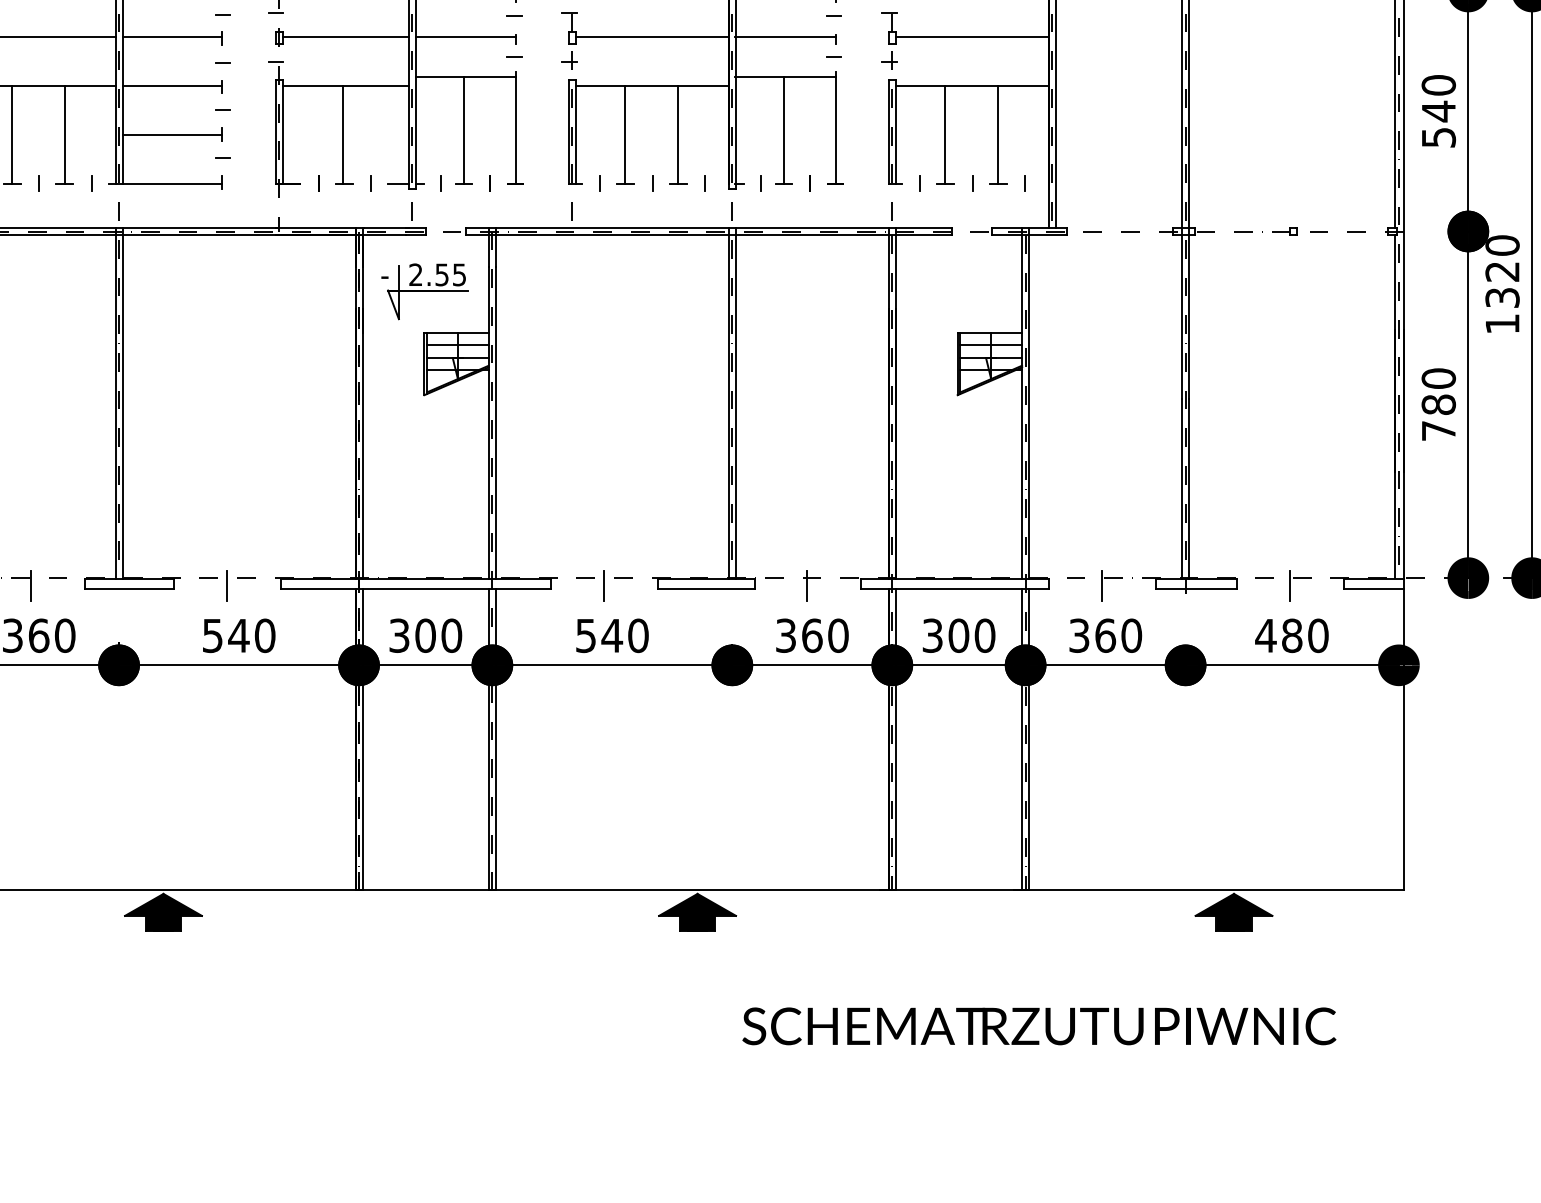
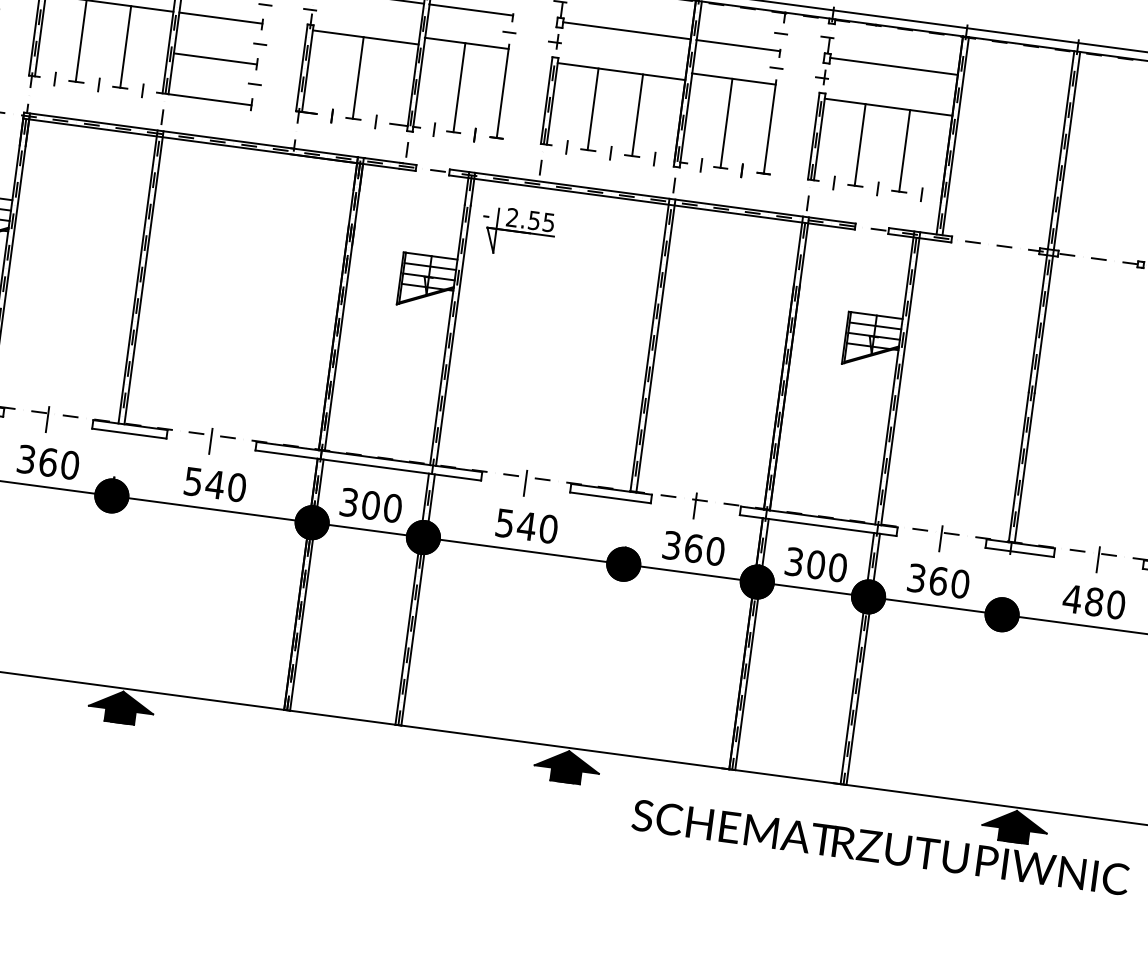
part: (424, 291) -> (517, 232), moved
text: (1039, 1026) -> (880, 847), moved

